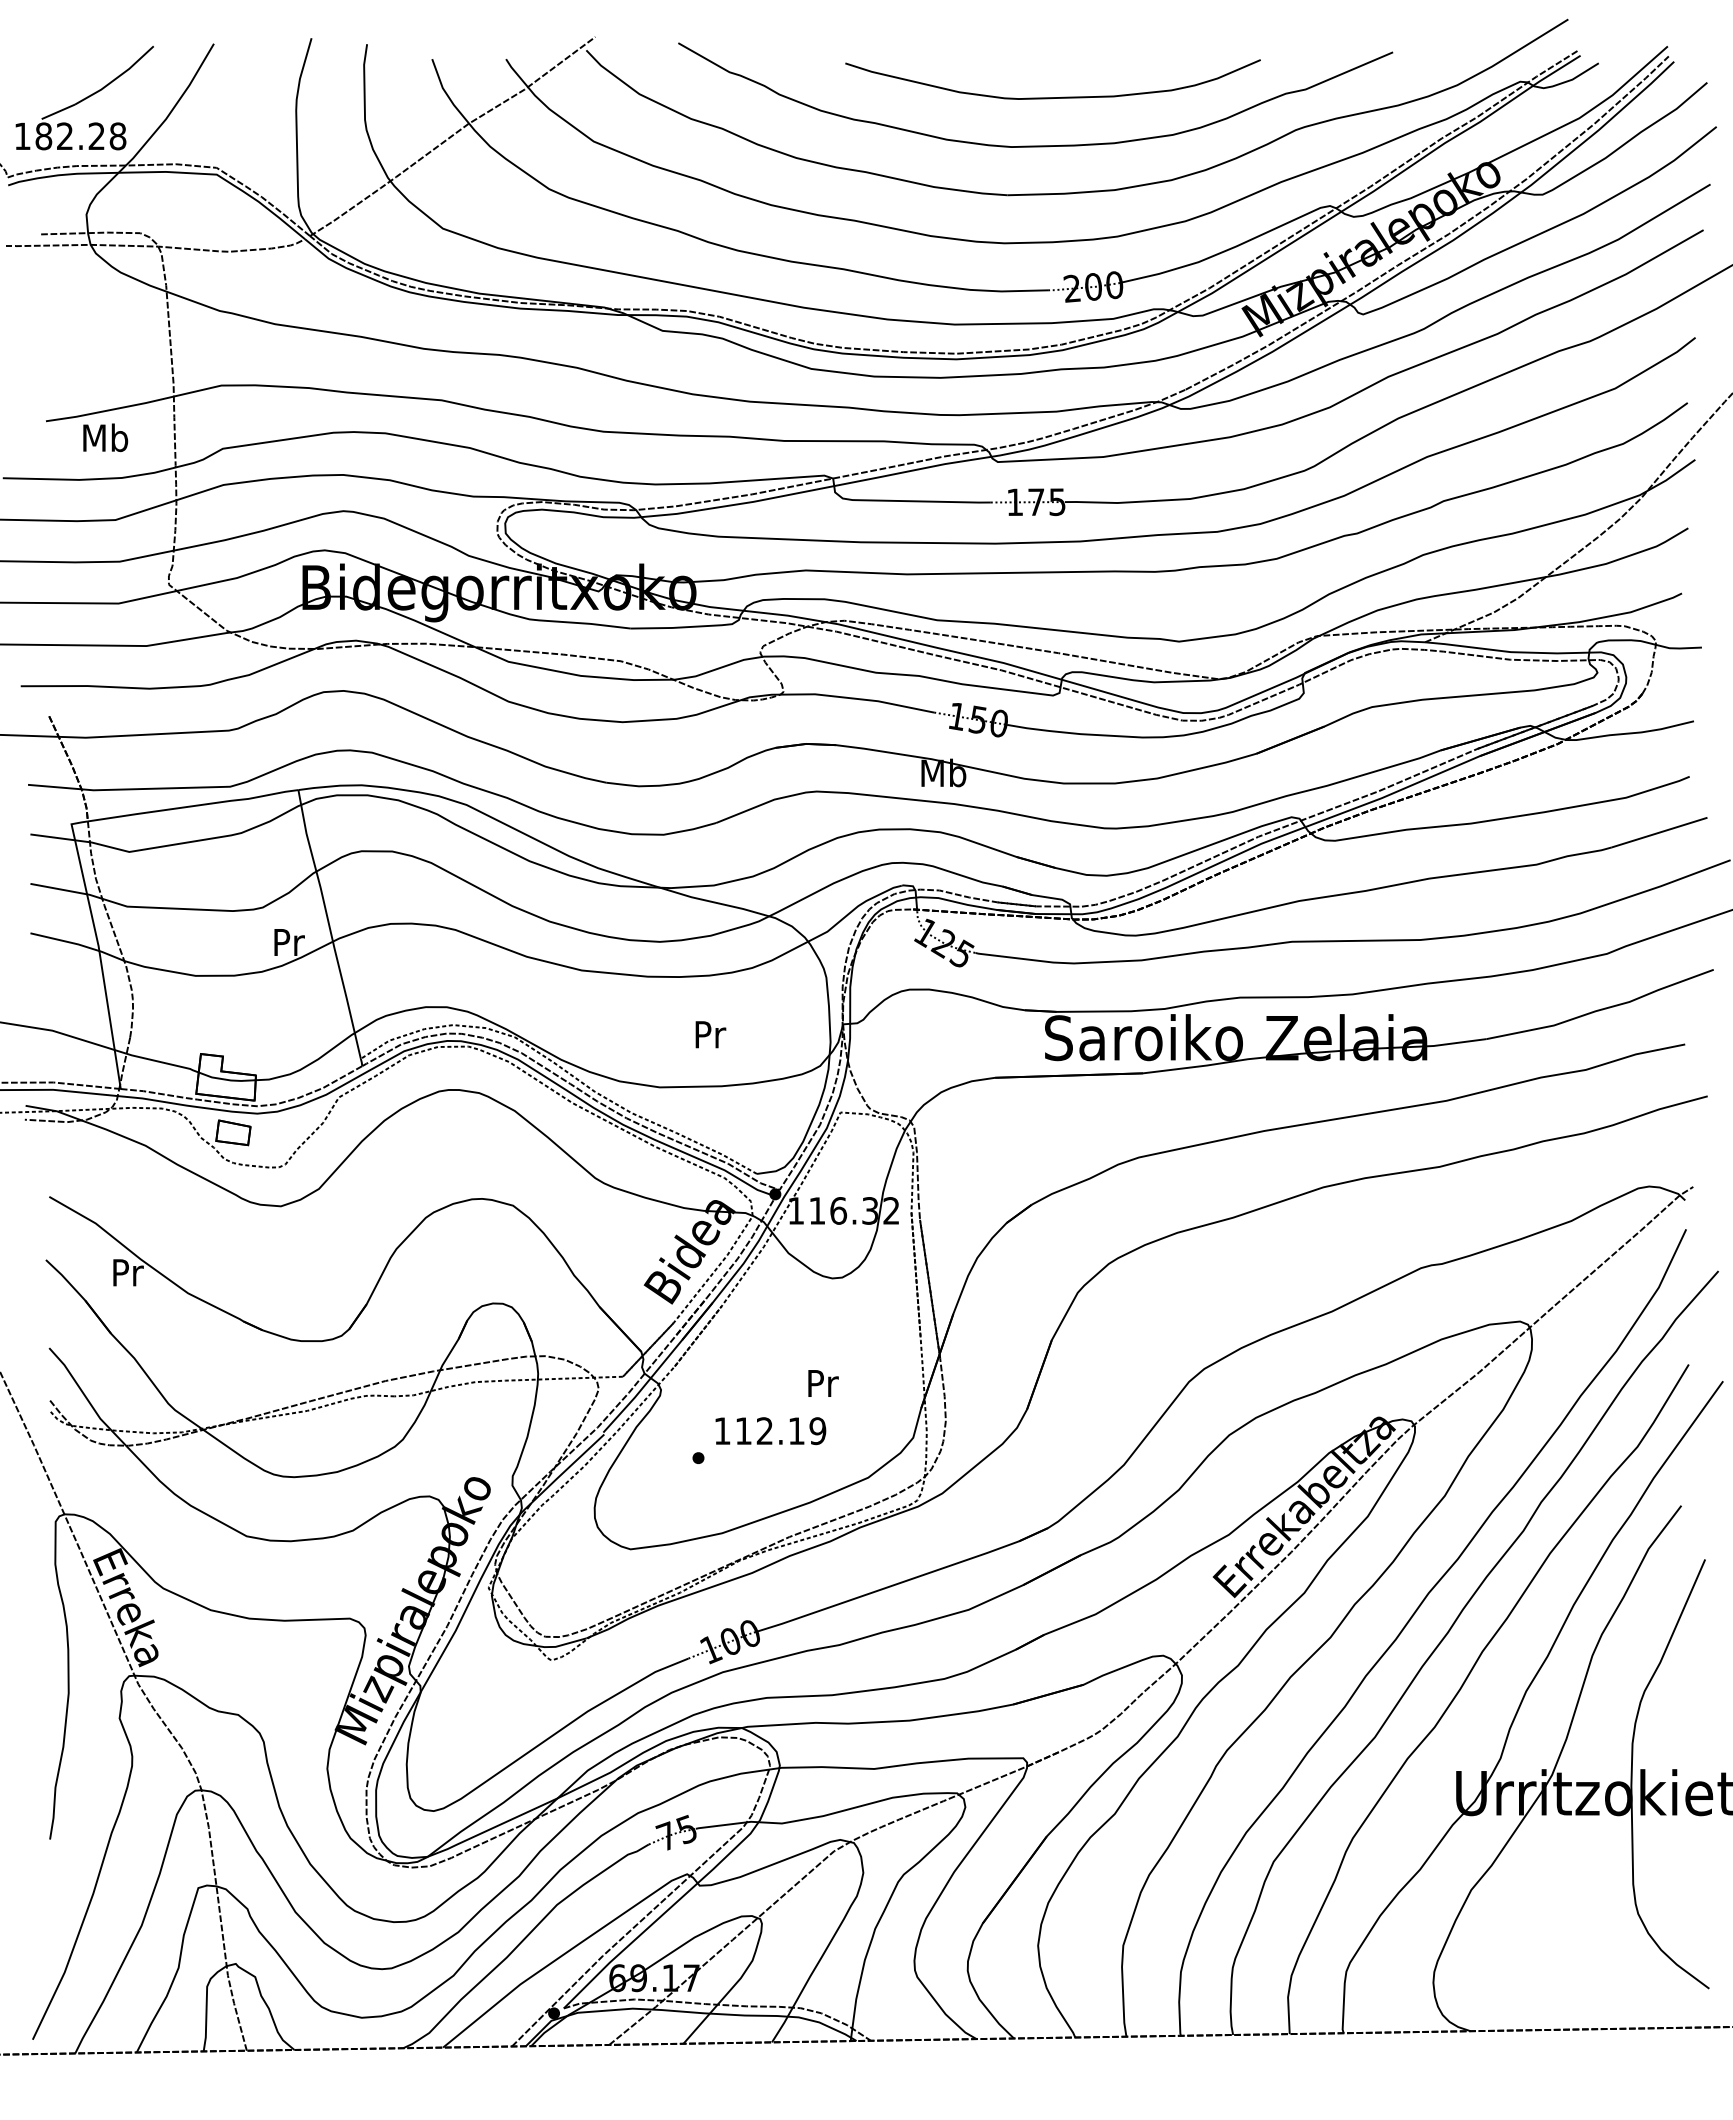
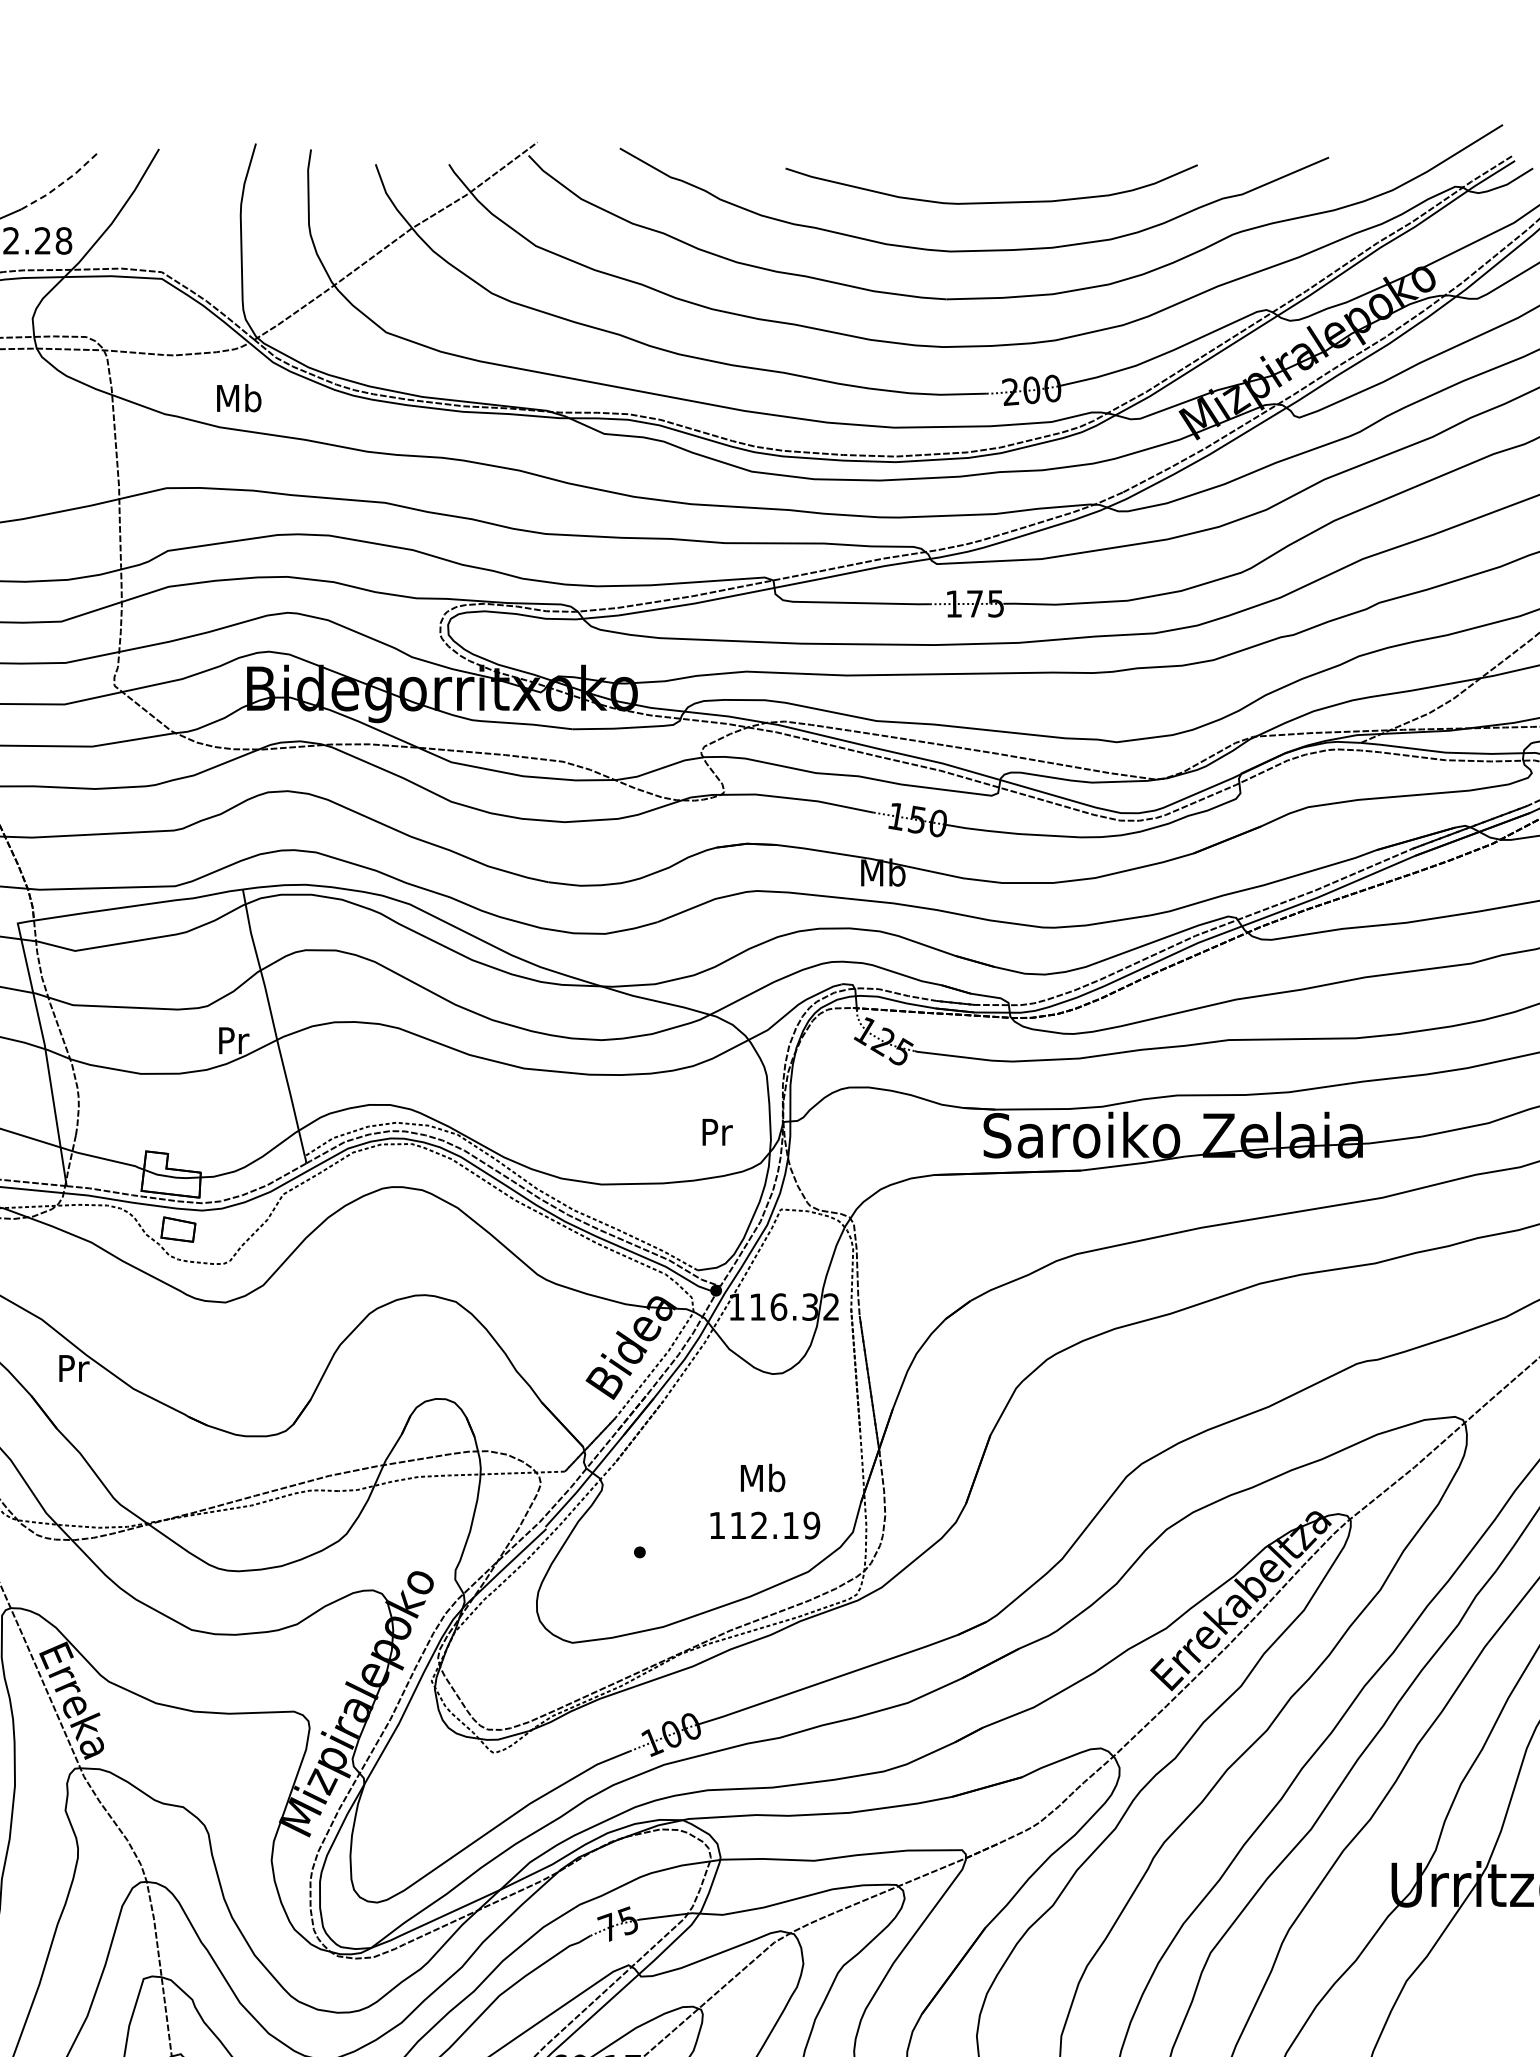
line: (116, 78) -> (62, 183), solid -> dashed
text: (105, 437) -> (239, 397), moved
text: (710, 1034) -> (717, 1132), moved
text: (822, 1382) -> (762, 1477), Pr -> Mb
text: (770, 1431) -> (764, 1525), moved

